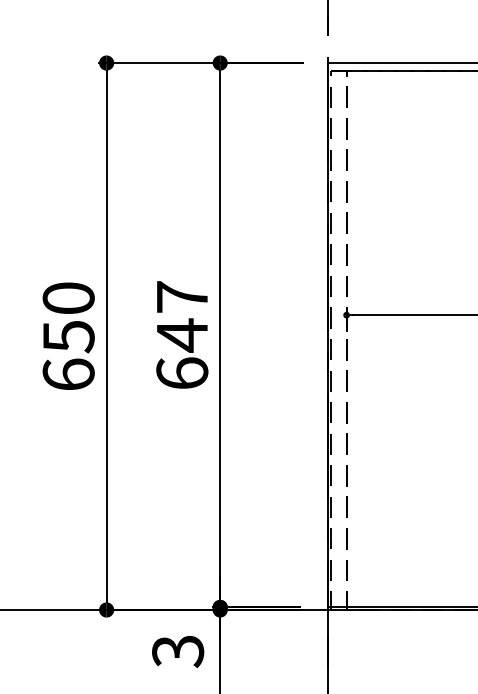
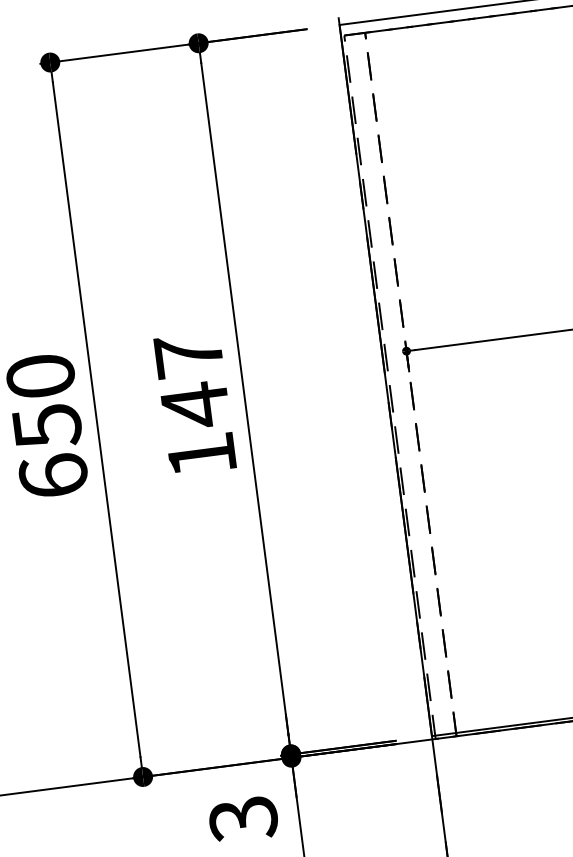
text: (182, 372) -> (201, 453), 647 -> 147

